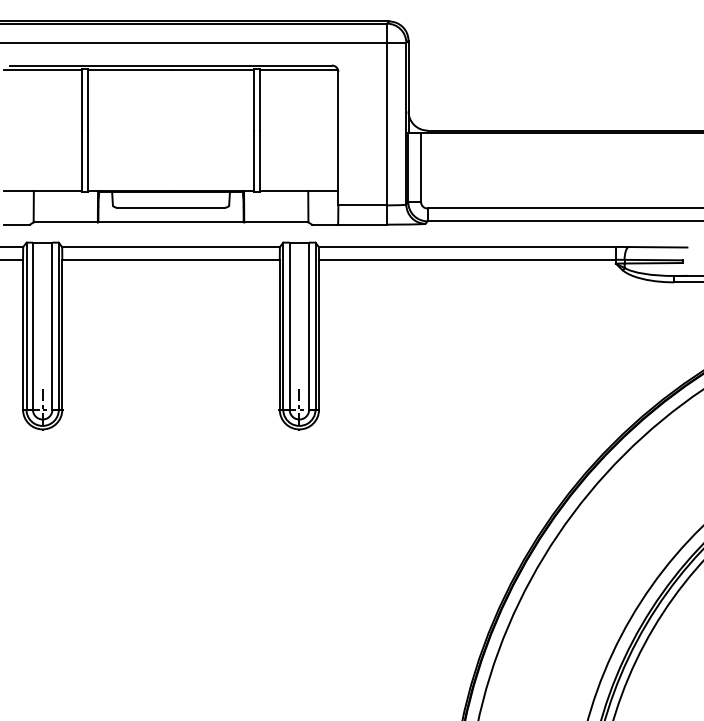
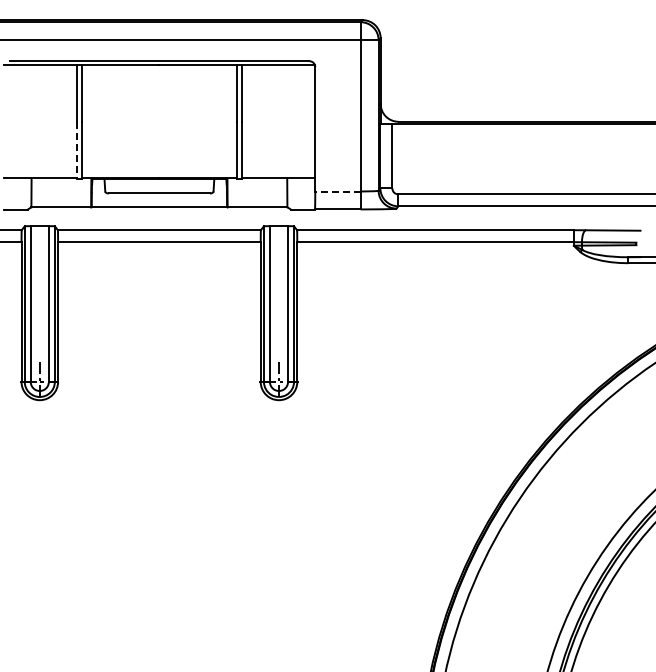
line: (82, 161) -> (76, 150), solid -> dashed
line: (362, 205) -> (337, 191), solid -> dashed

